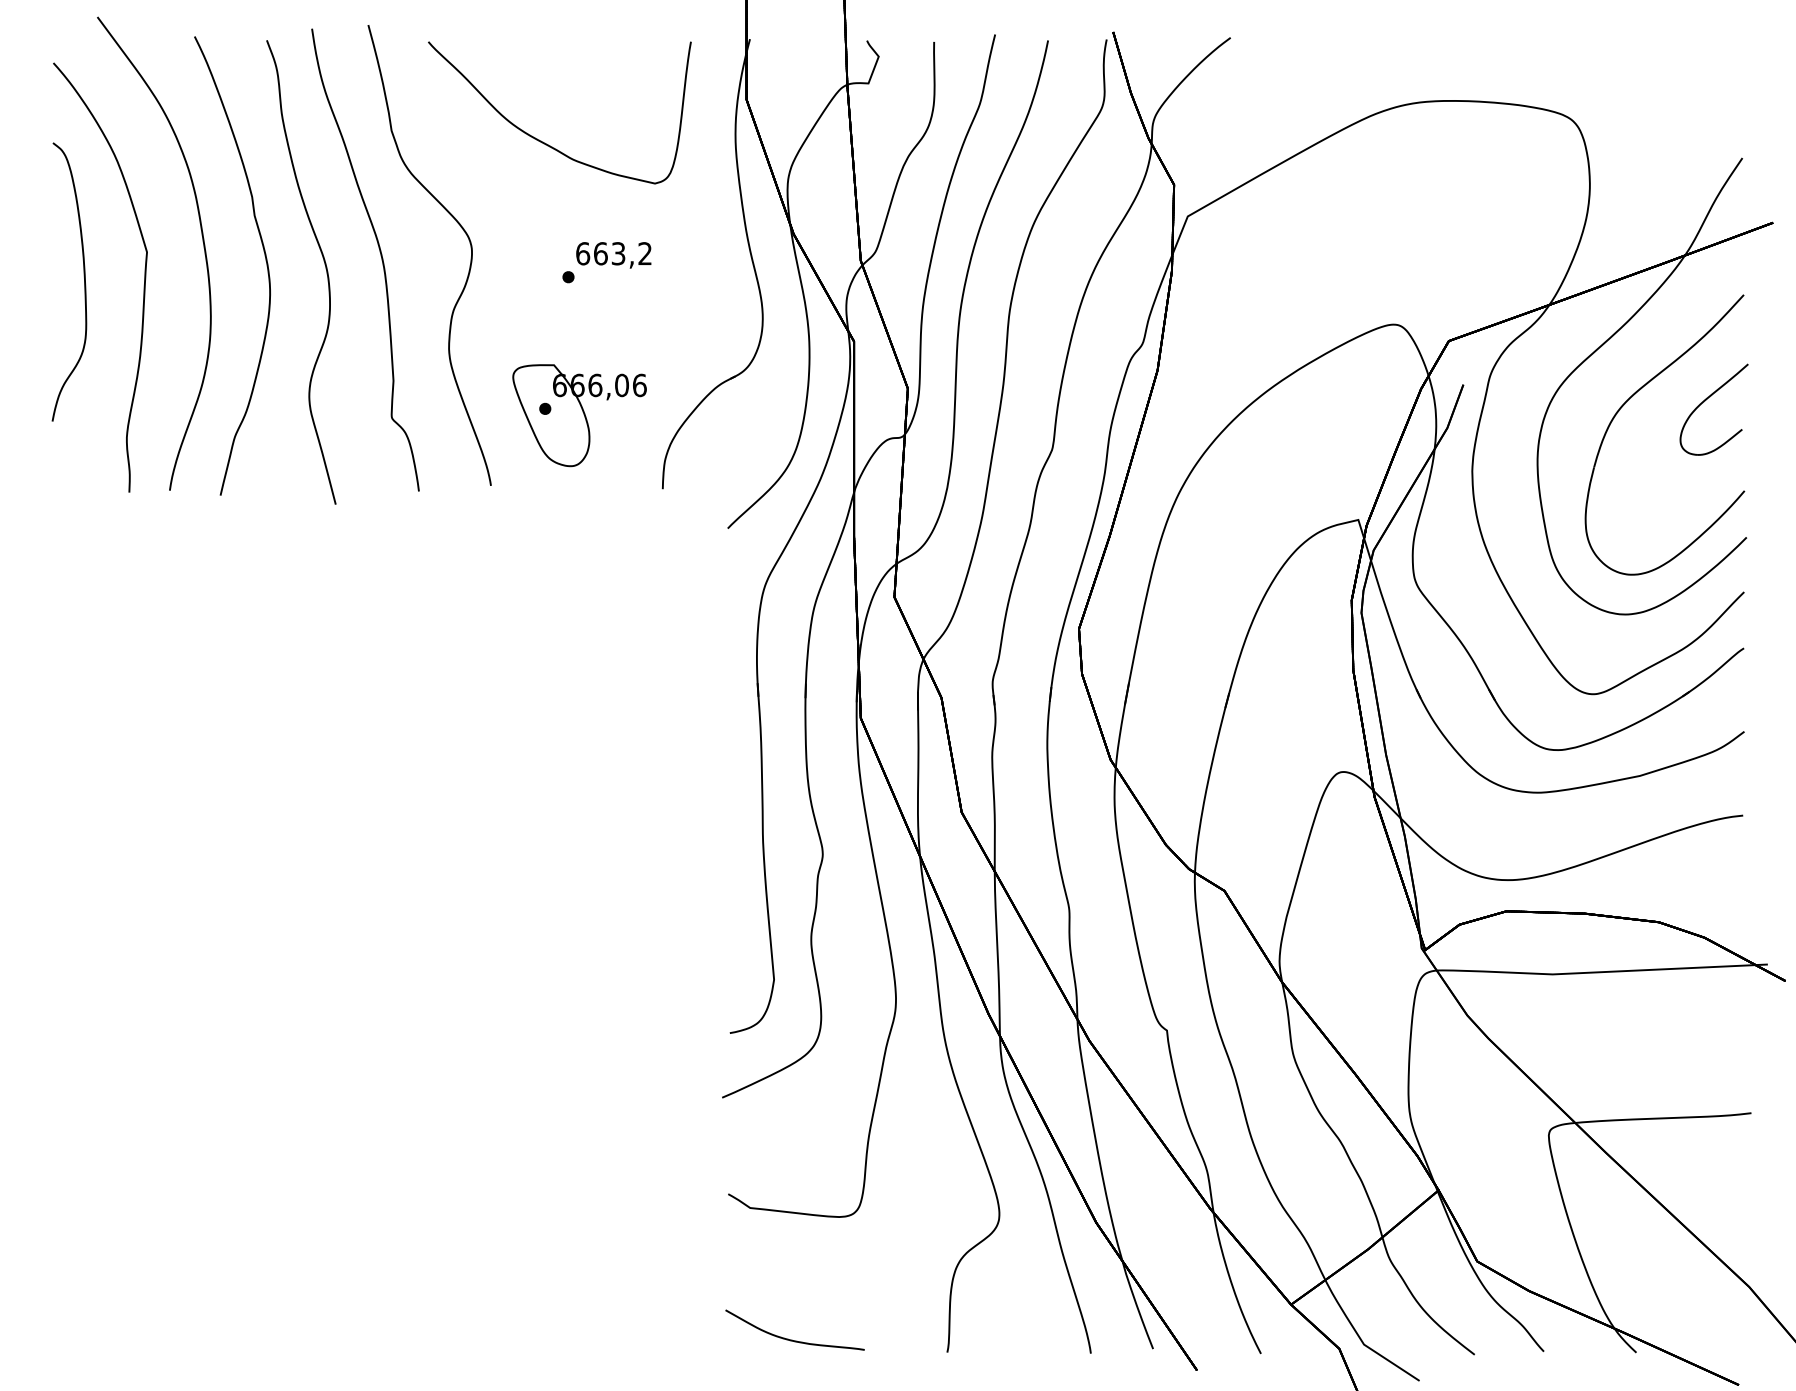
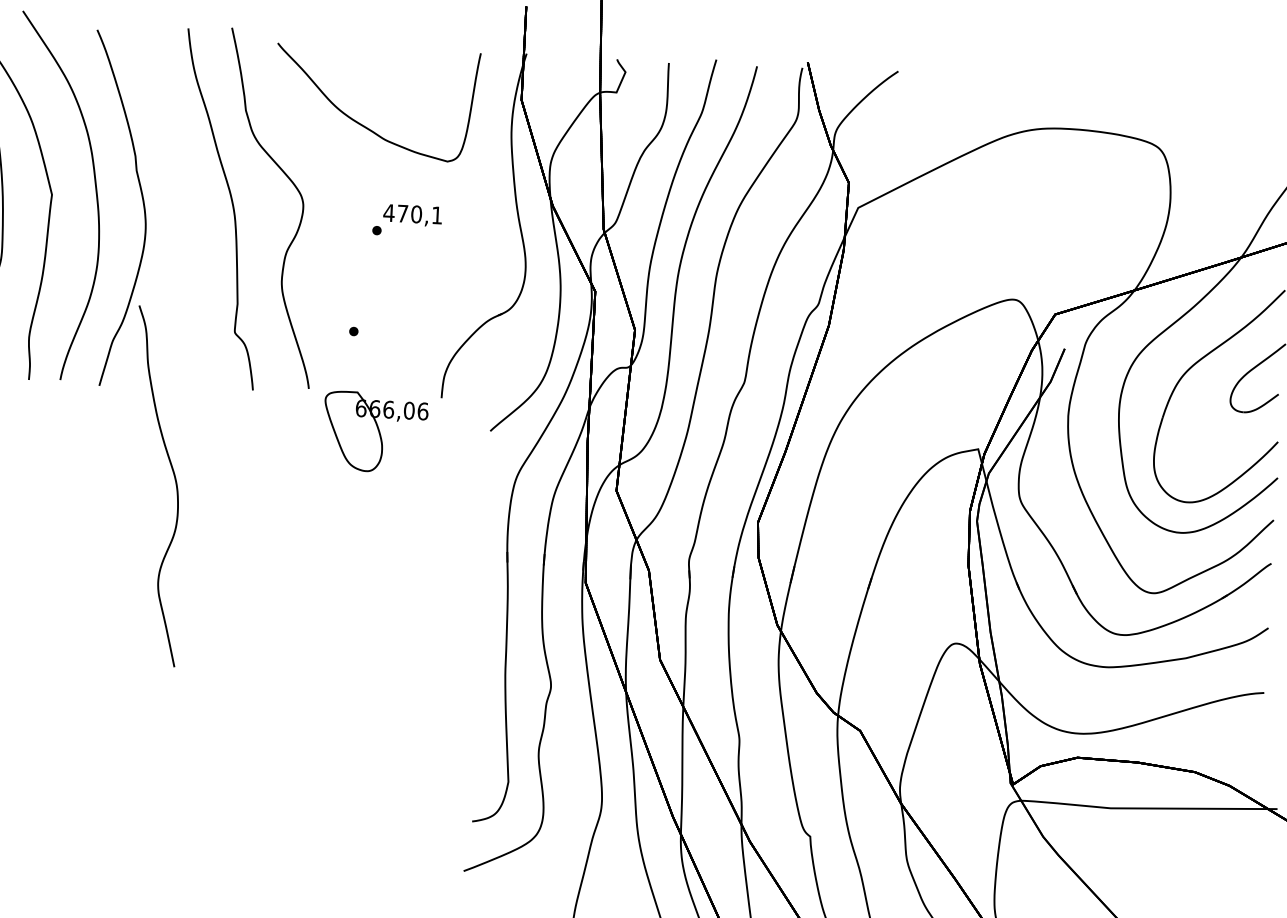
text: (613, 253) -> (412, 214), 663,2 -> 470,1
part: (325, 269) -> (175, 485), moved
part: (579, 415) -> (375, 432), moved

